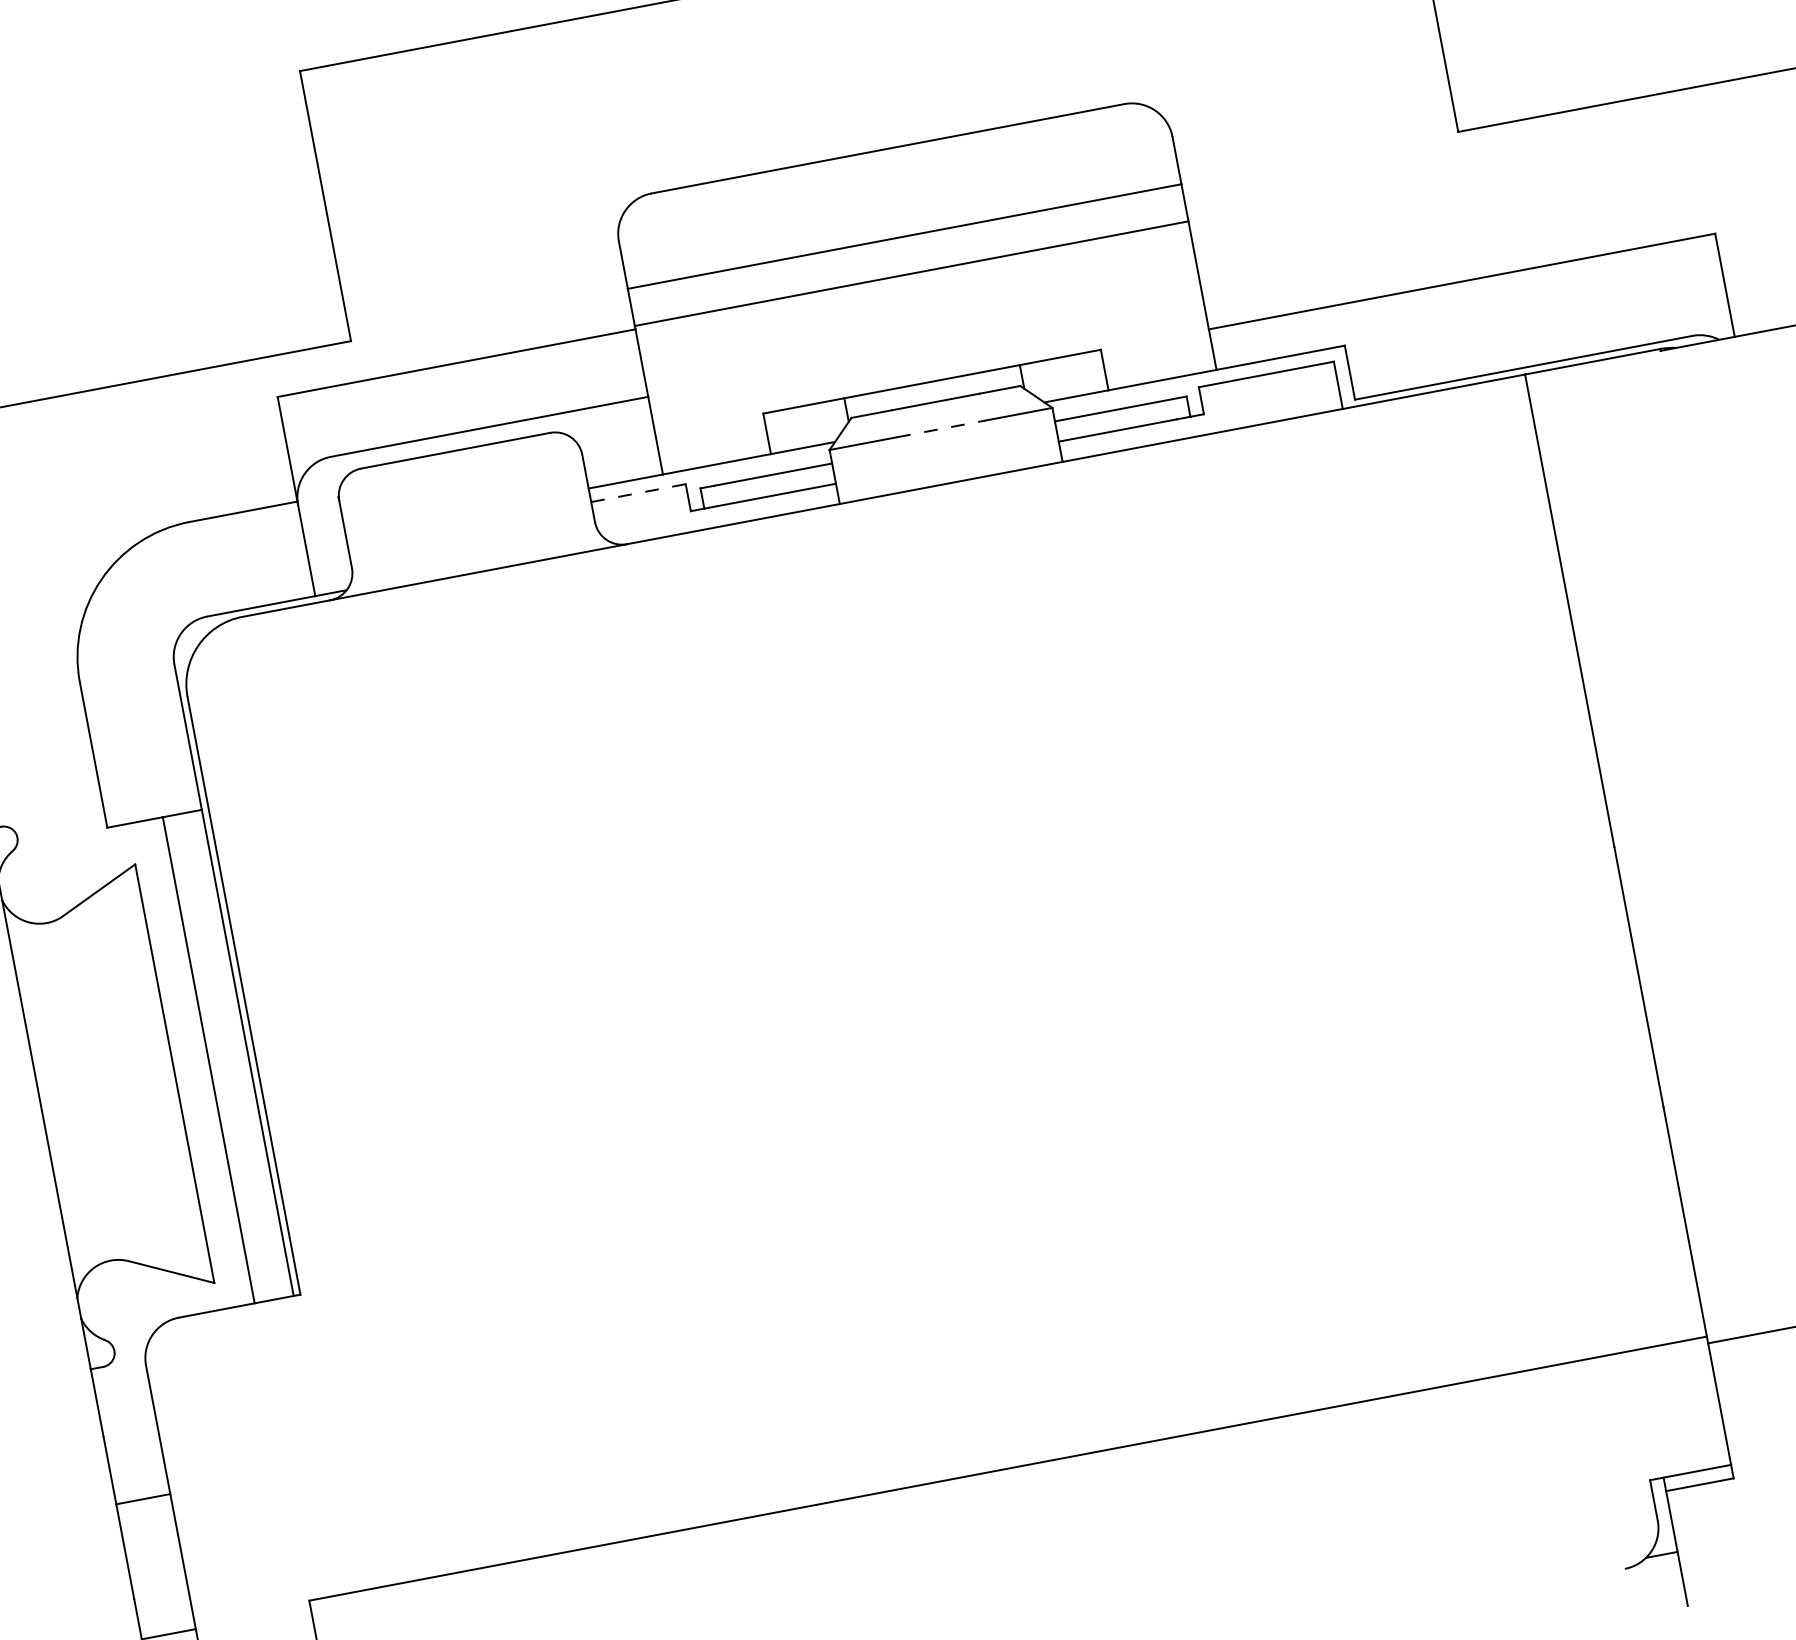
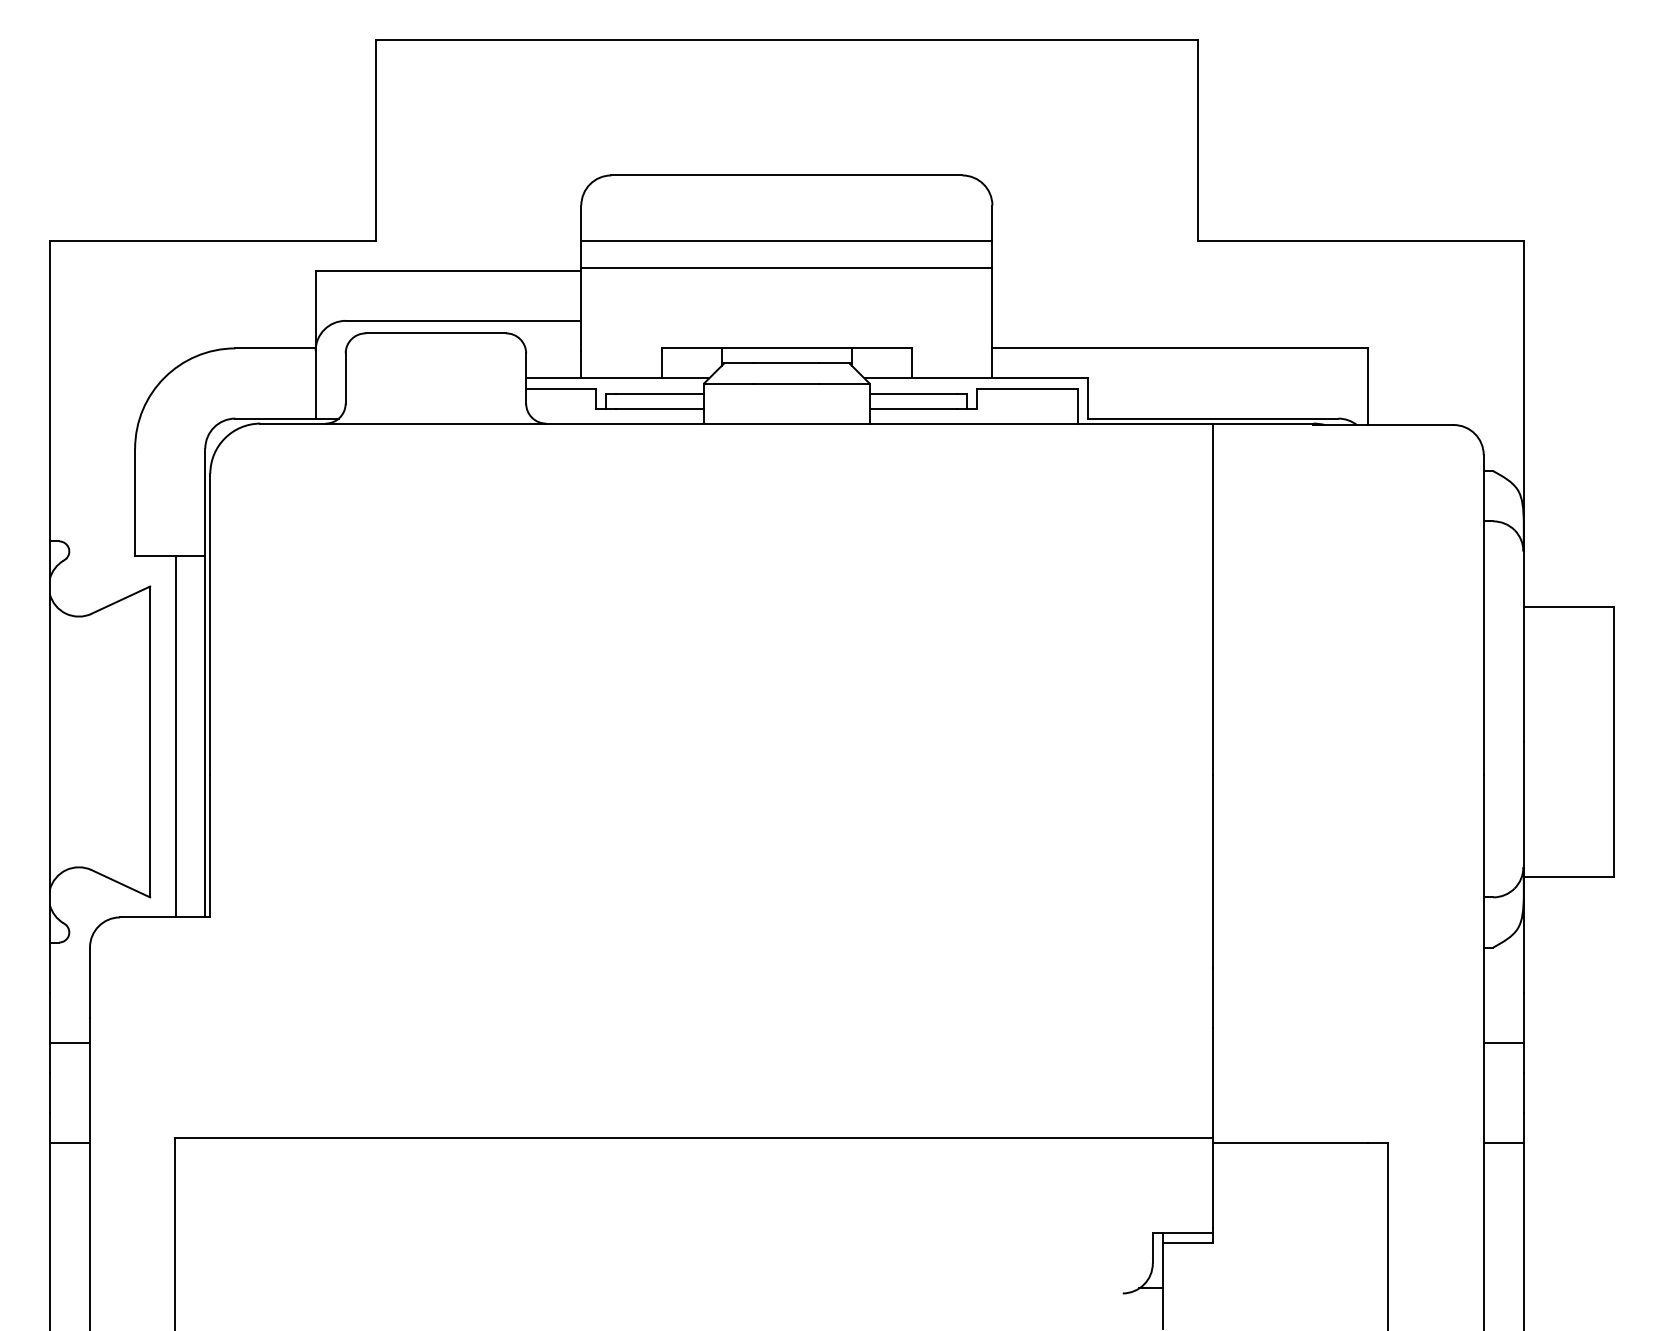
line: (940, 429) -> (786, 383), dashed -> solid
line: (637, 493) -> (560, 388), dashed -> solid

